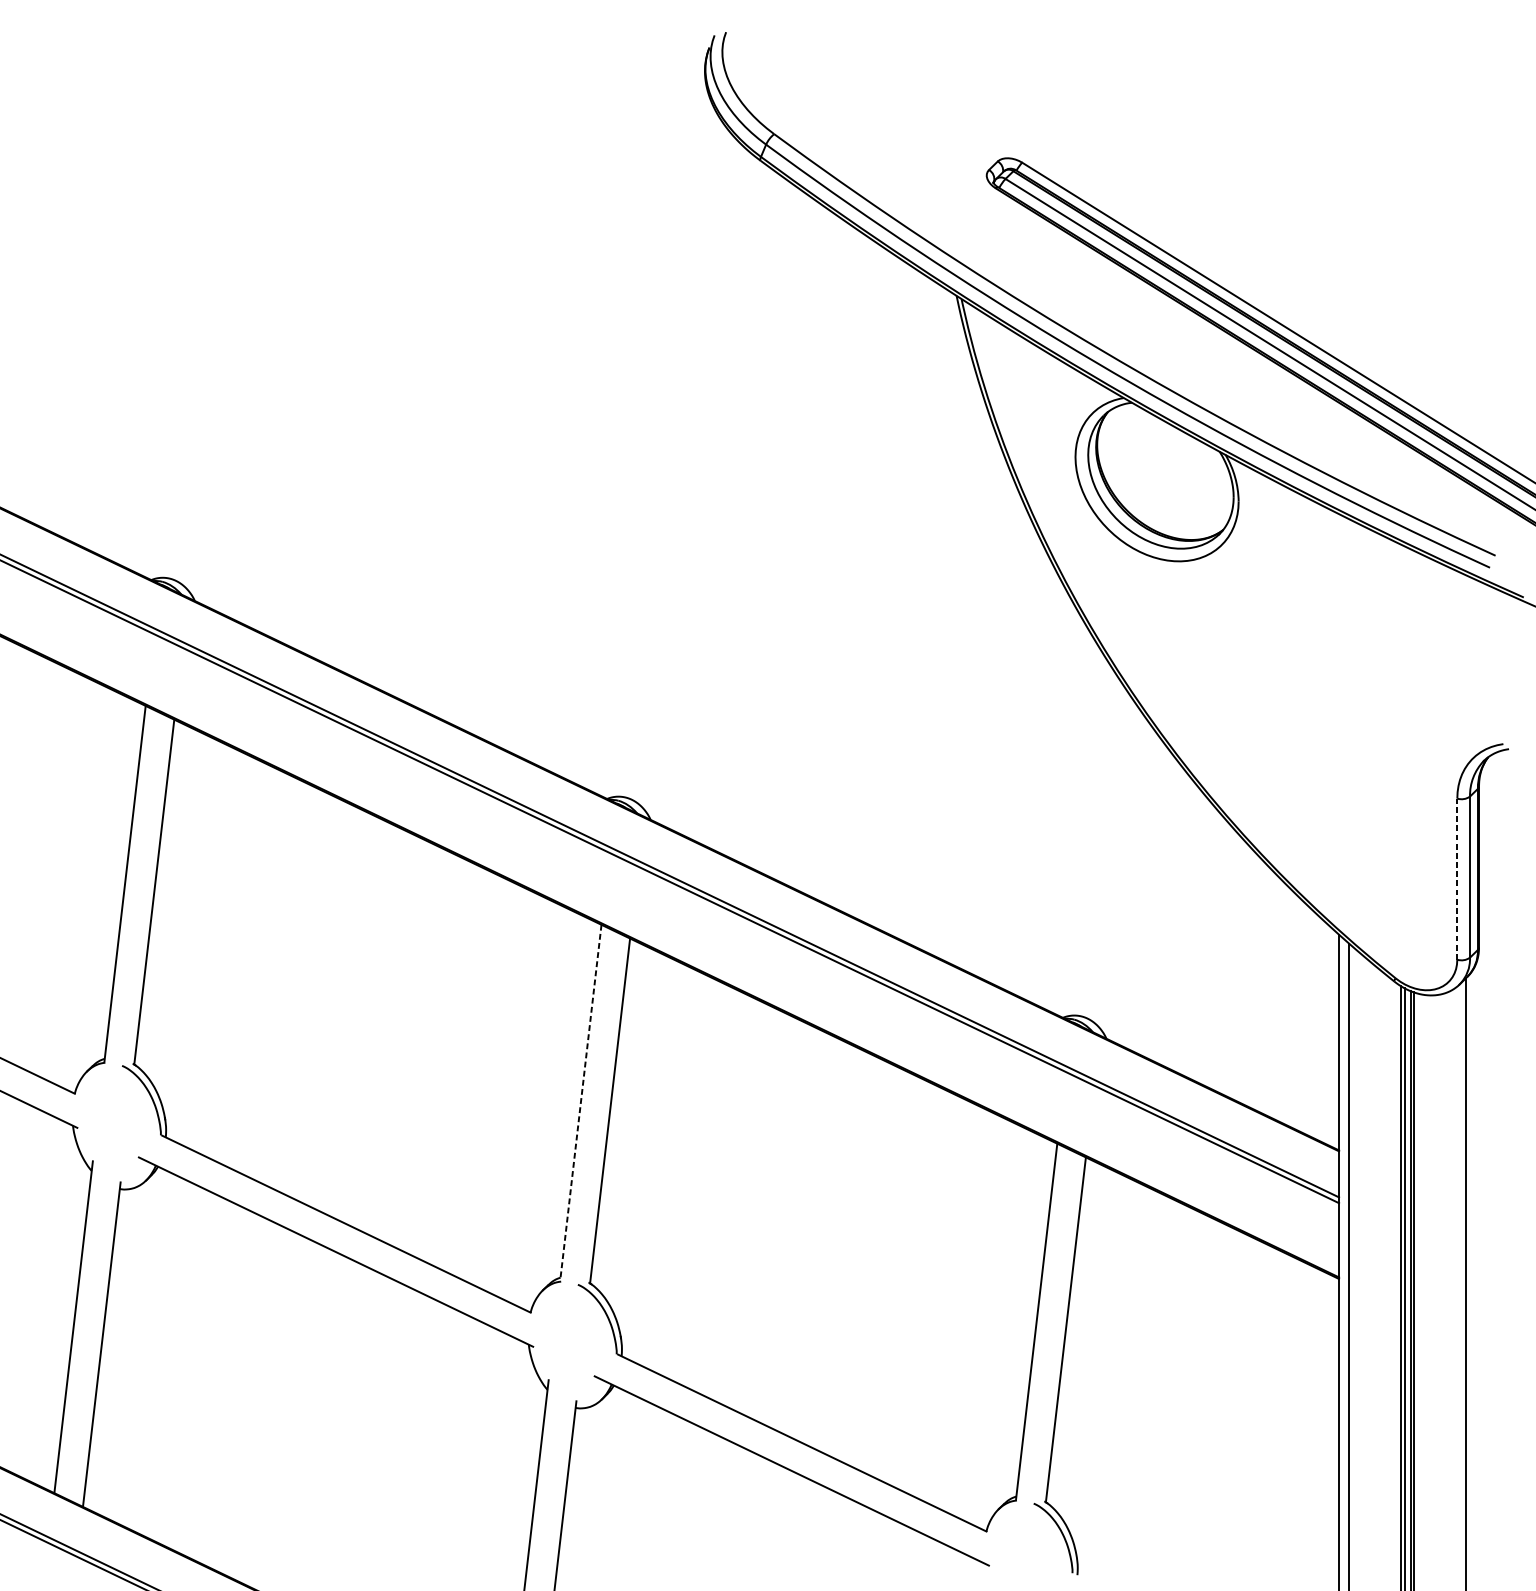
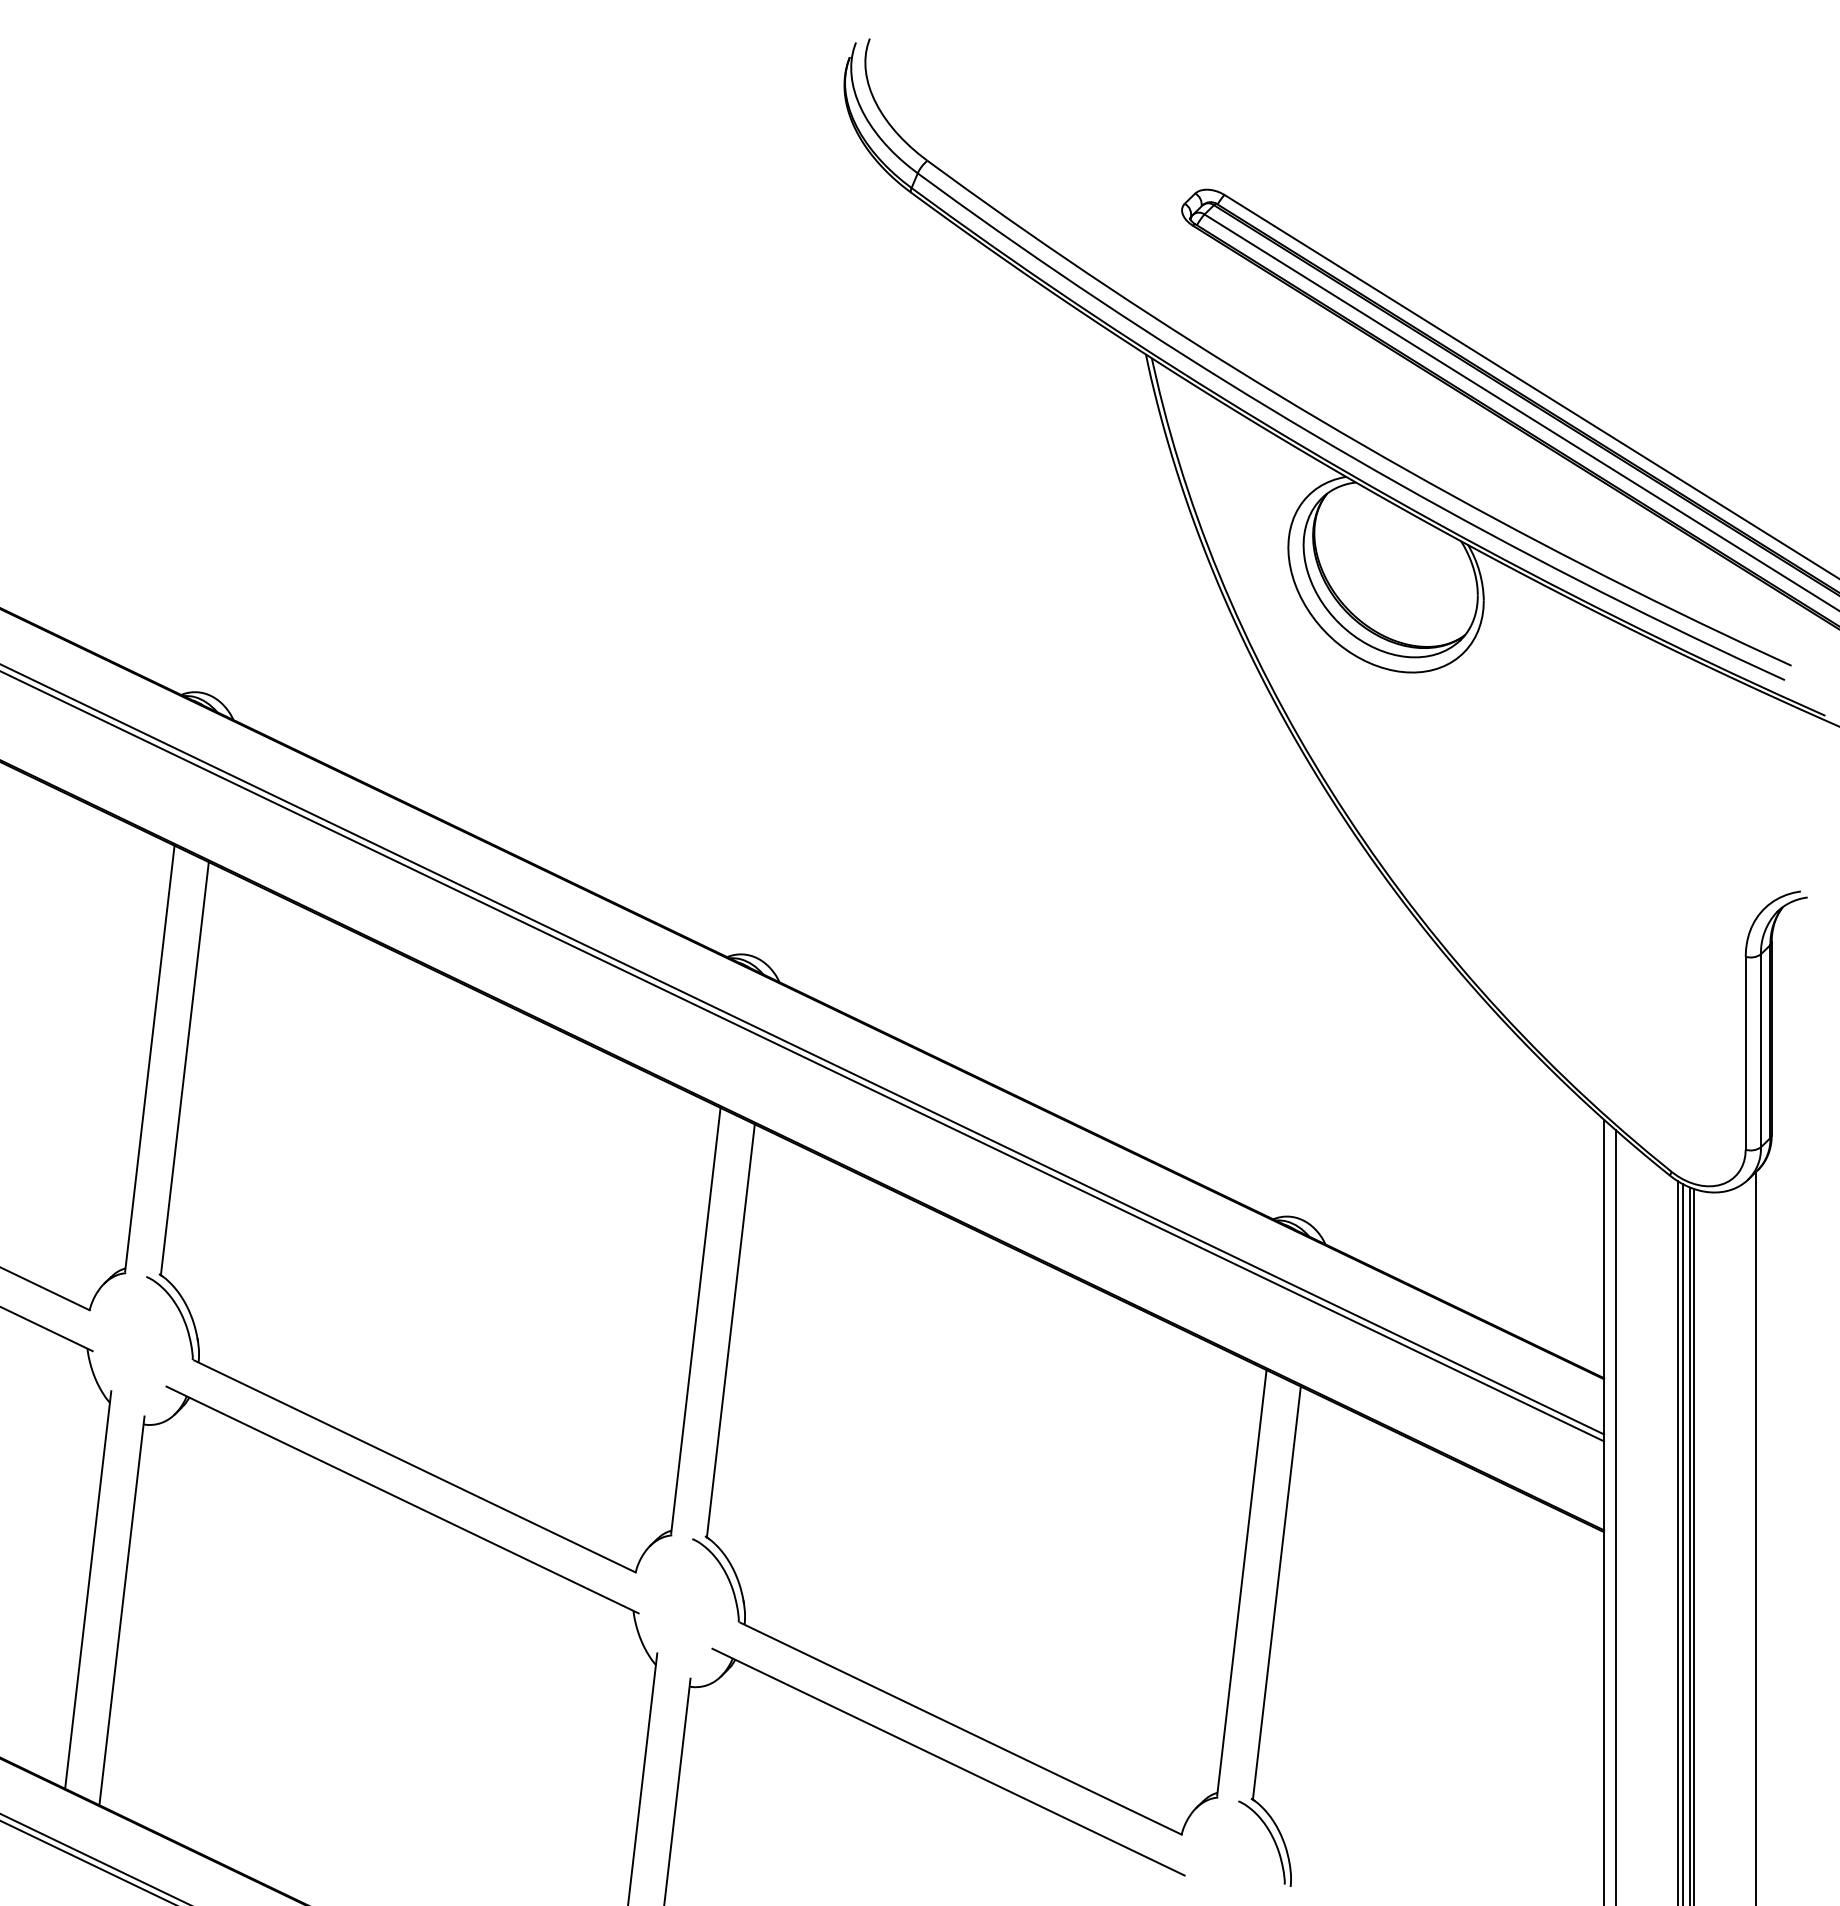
line: (1457, 879) -> (1745, 1053), dashed -> solid
line: (580, 1103) -> (695, 1321), dashed -> solid

